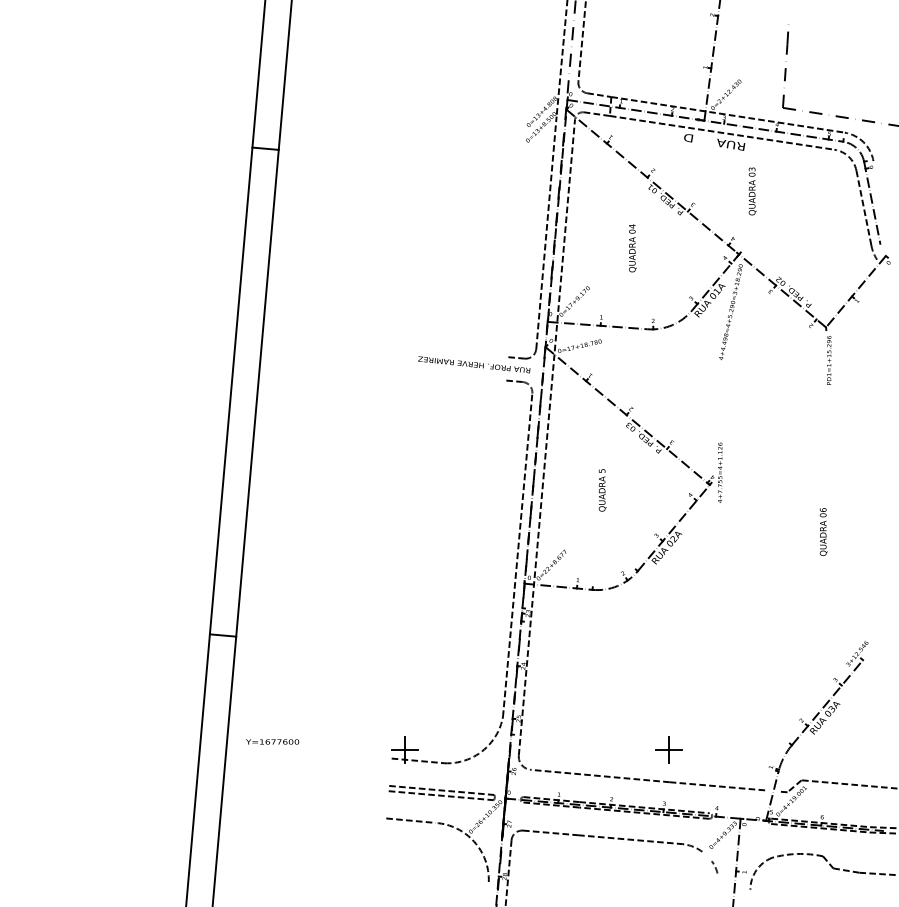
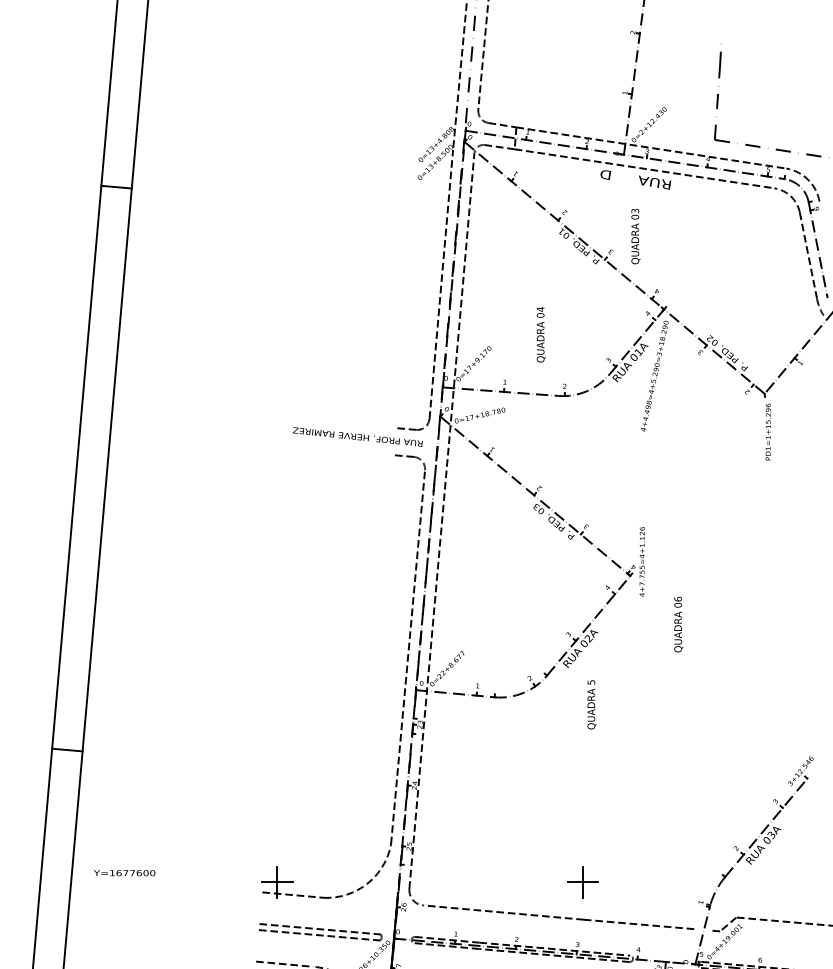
text: (752, 191) -> (635, 236), moved
text: (632, 248) -> (540, 334), moved
text: (602, 490) -> (591, 704), moved
text: (823, 531) -> (678, 624), moved

